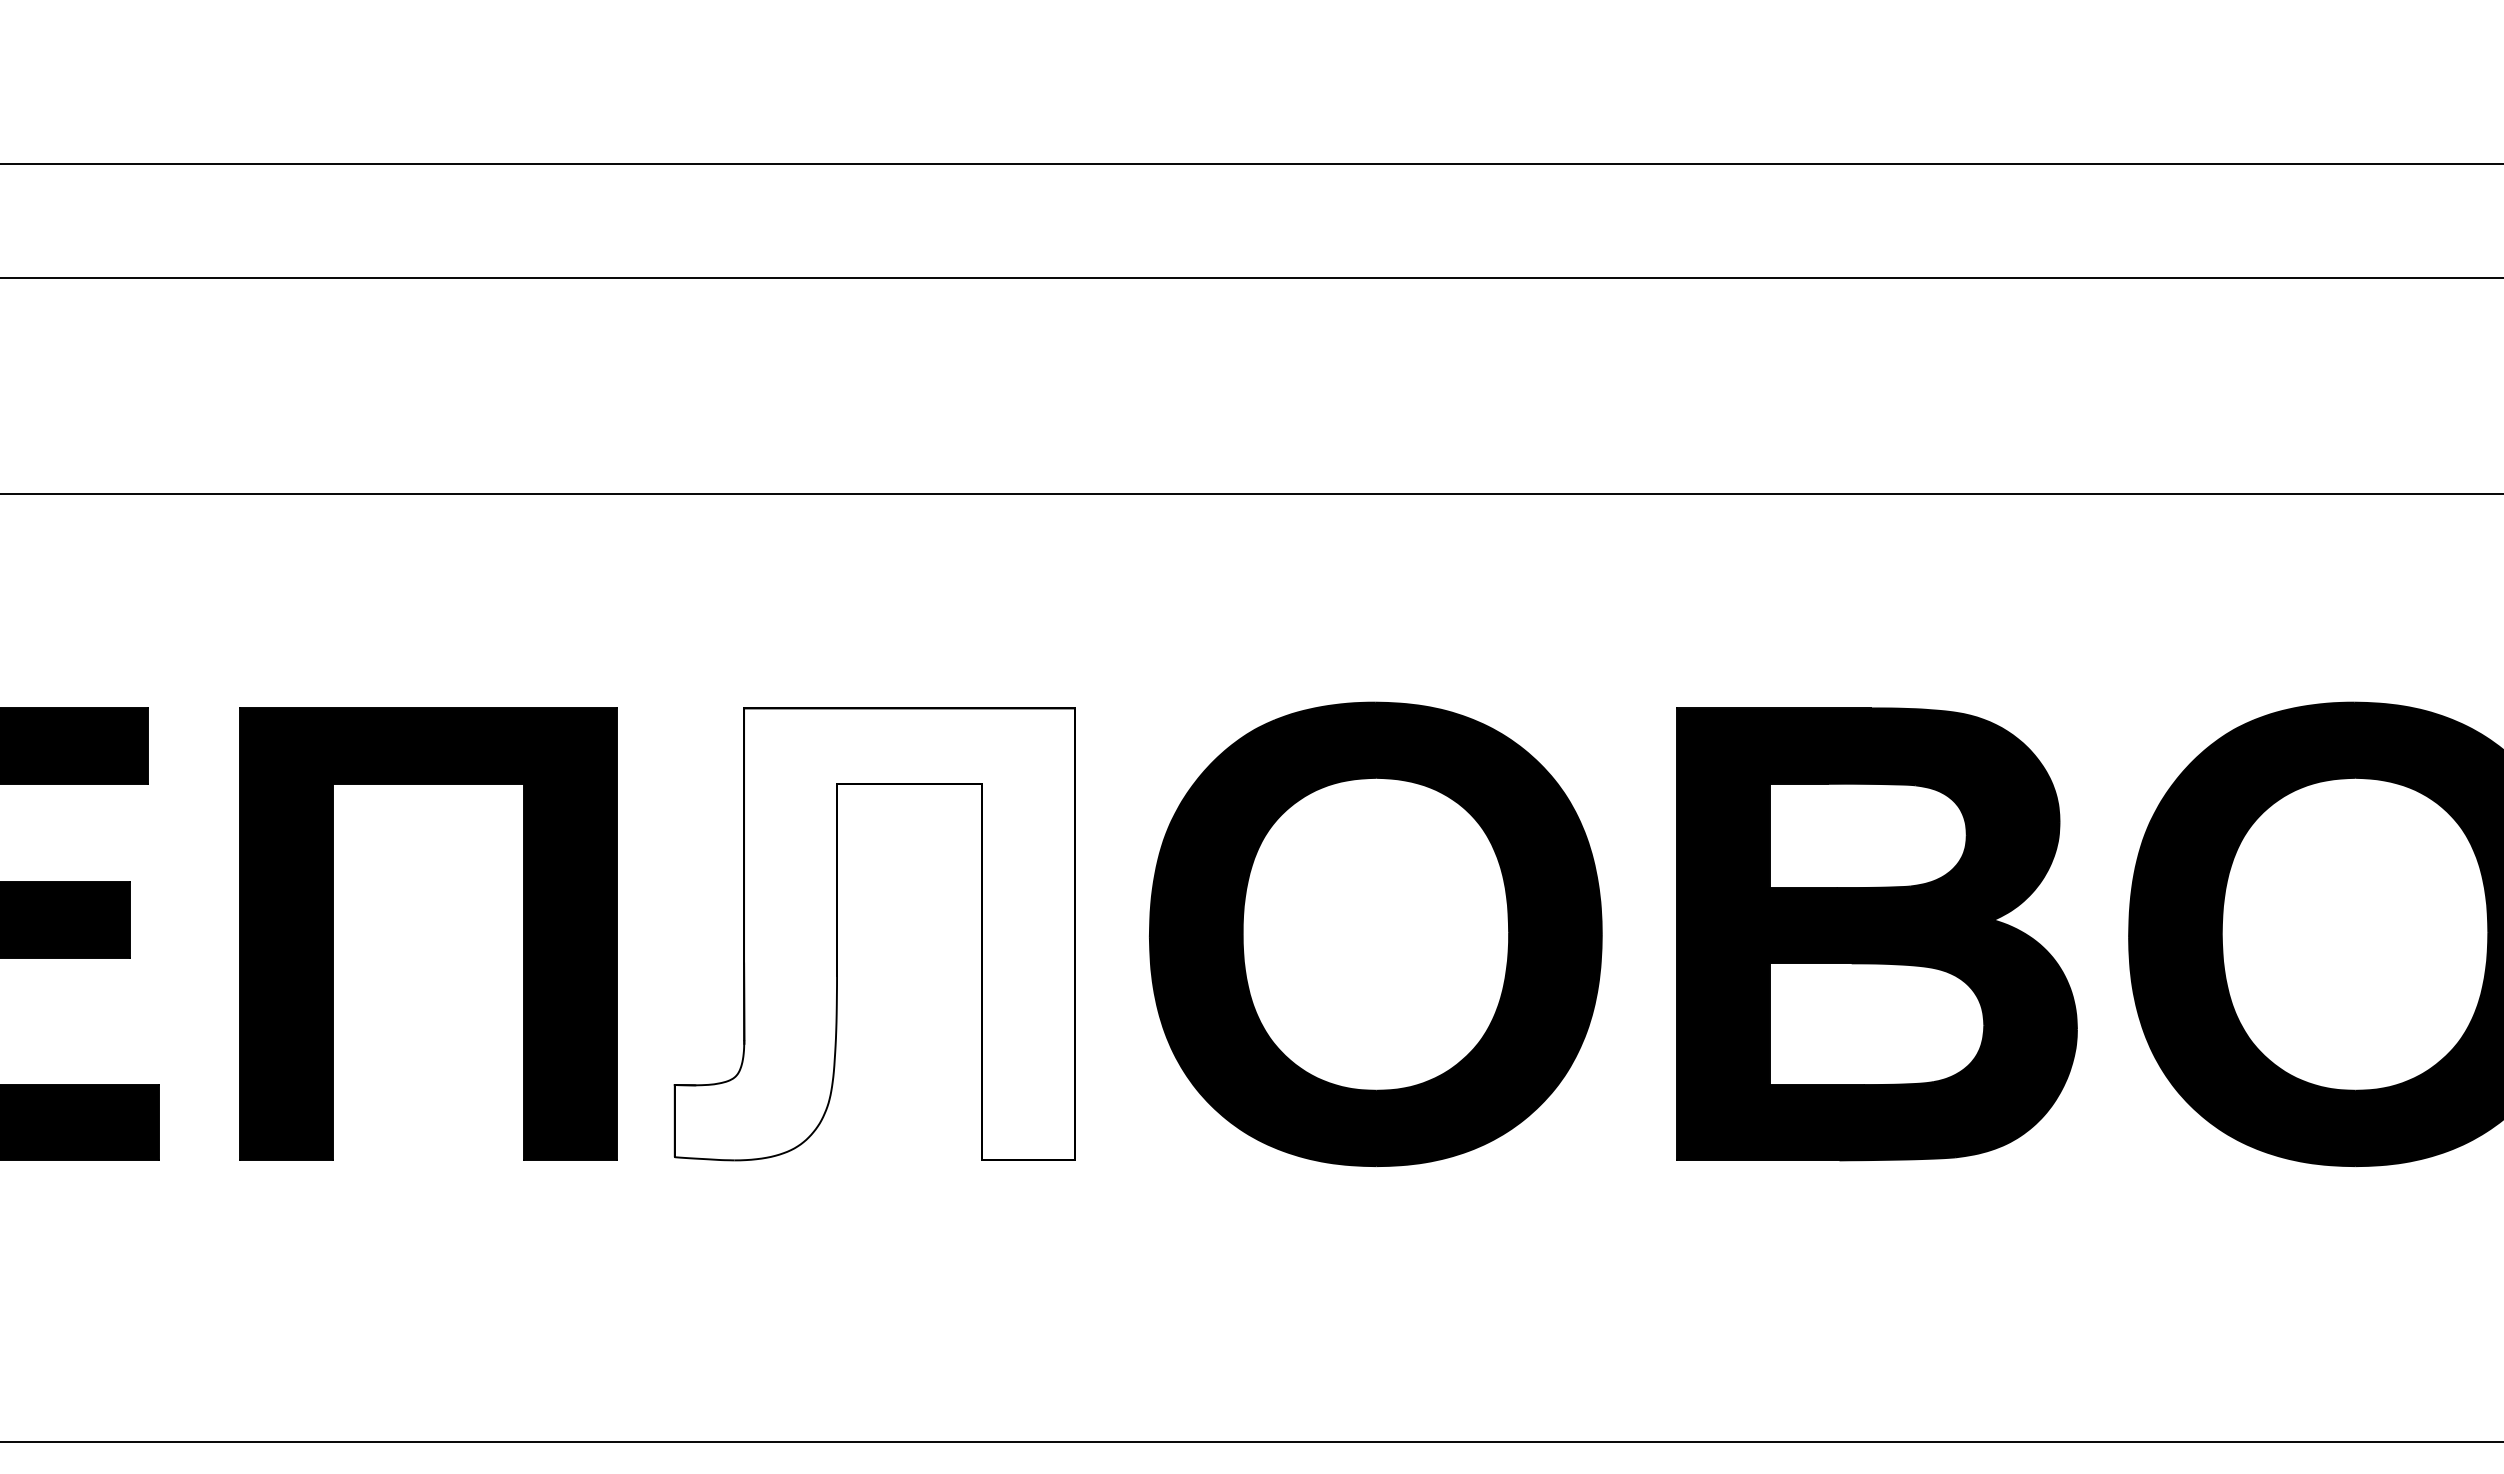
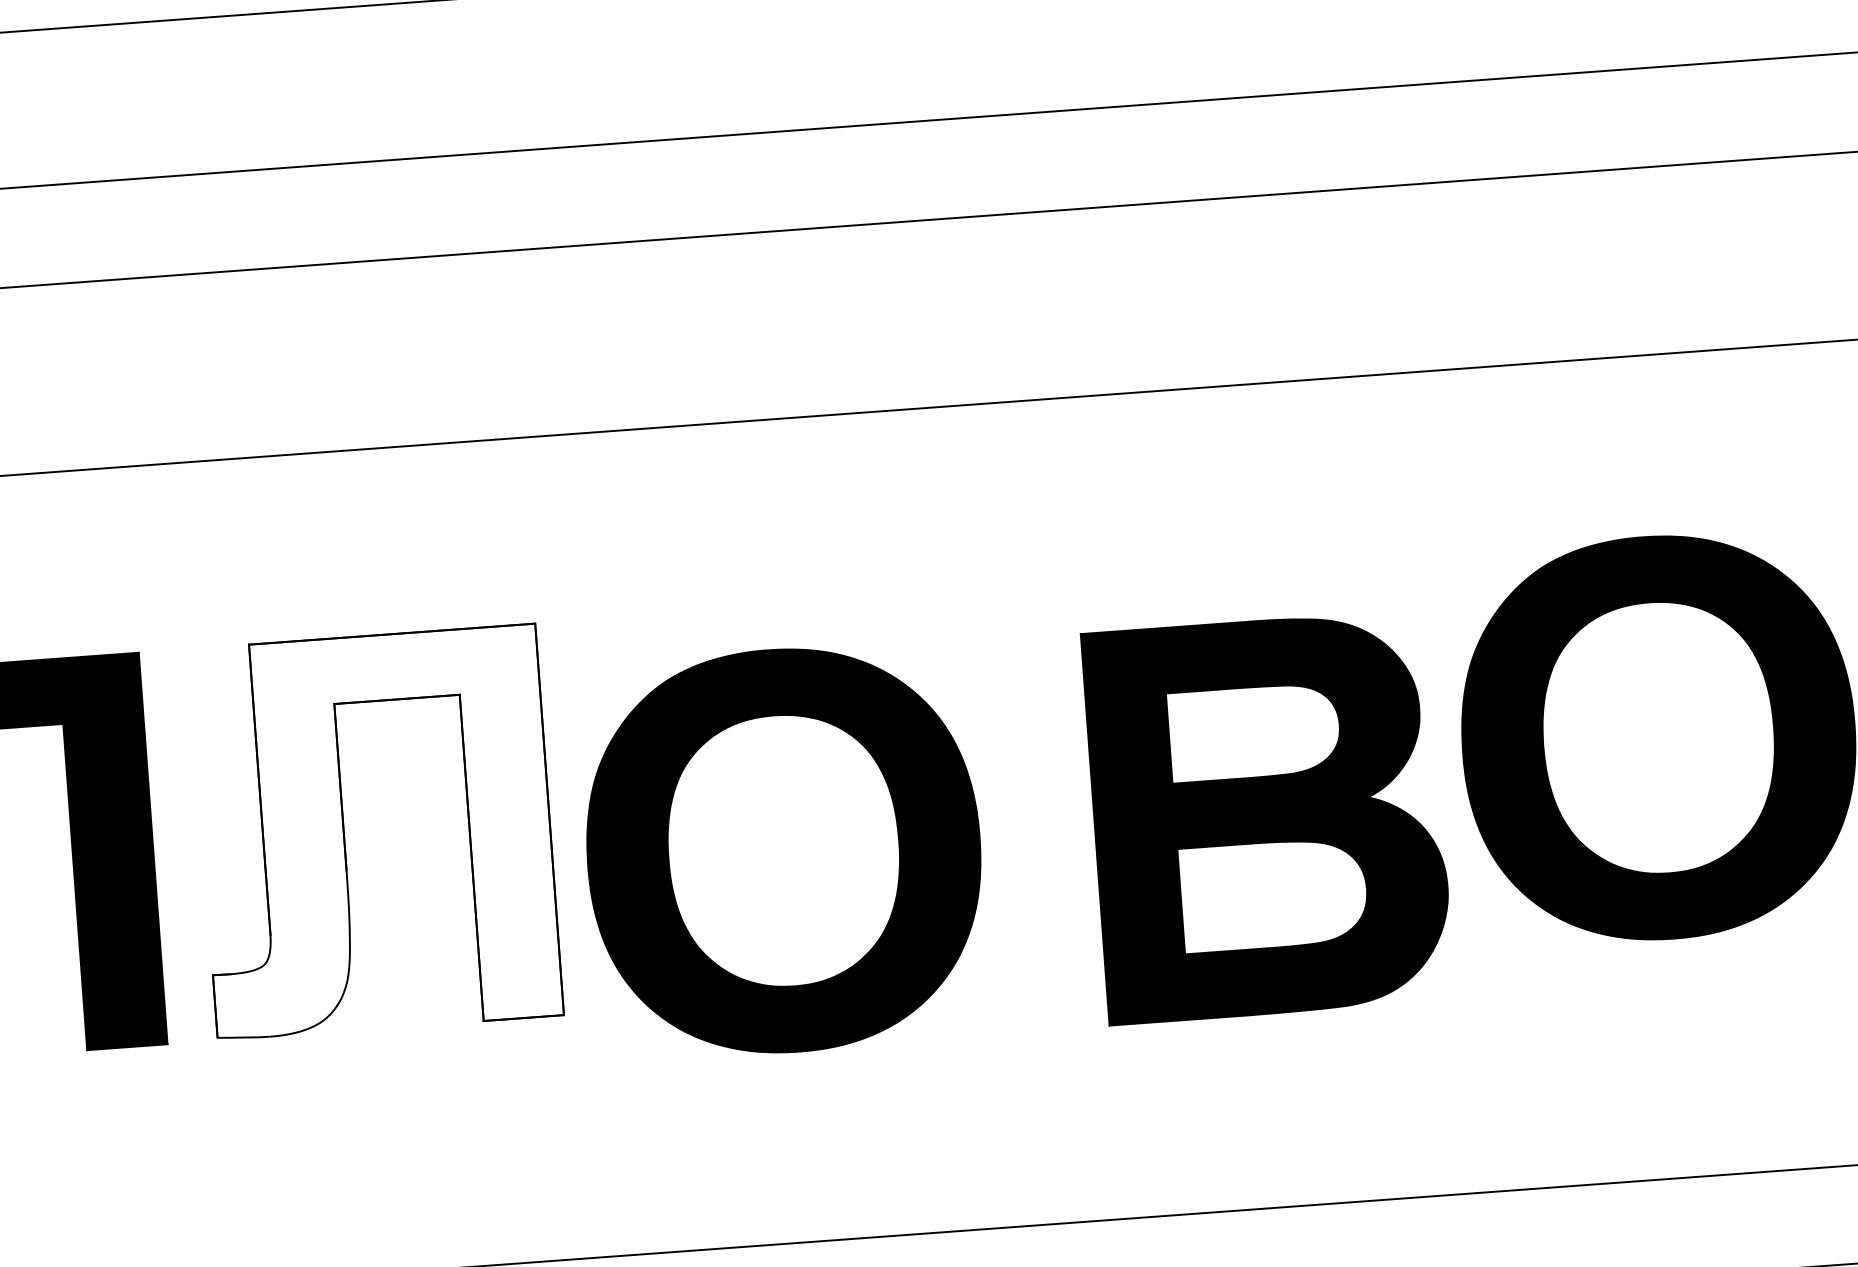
part: (1375, 933) -> (783, 850), moved
part: (1876, 934) -> (1267, 817), moved

